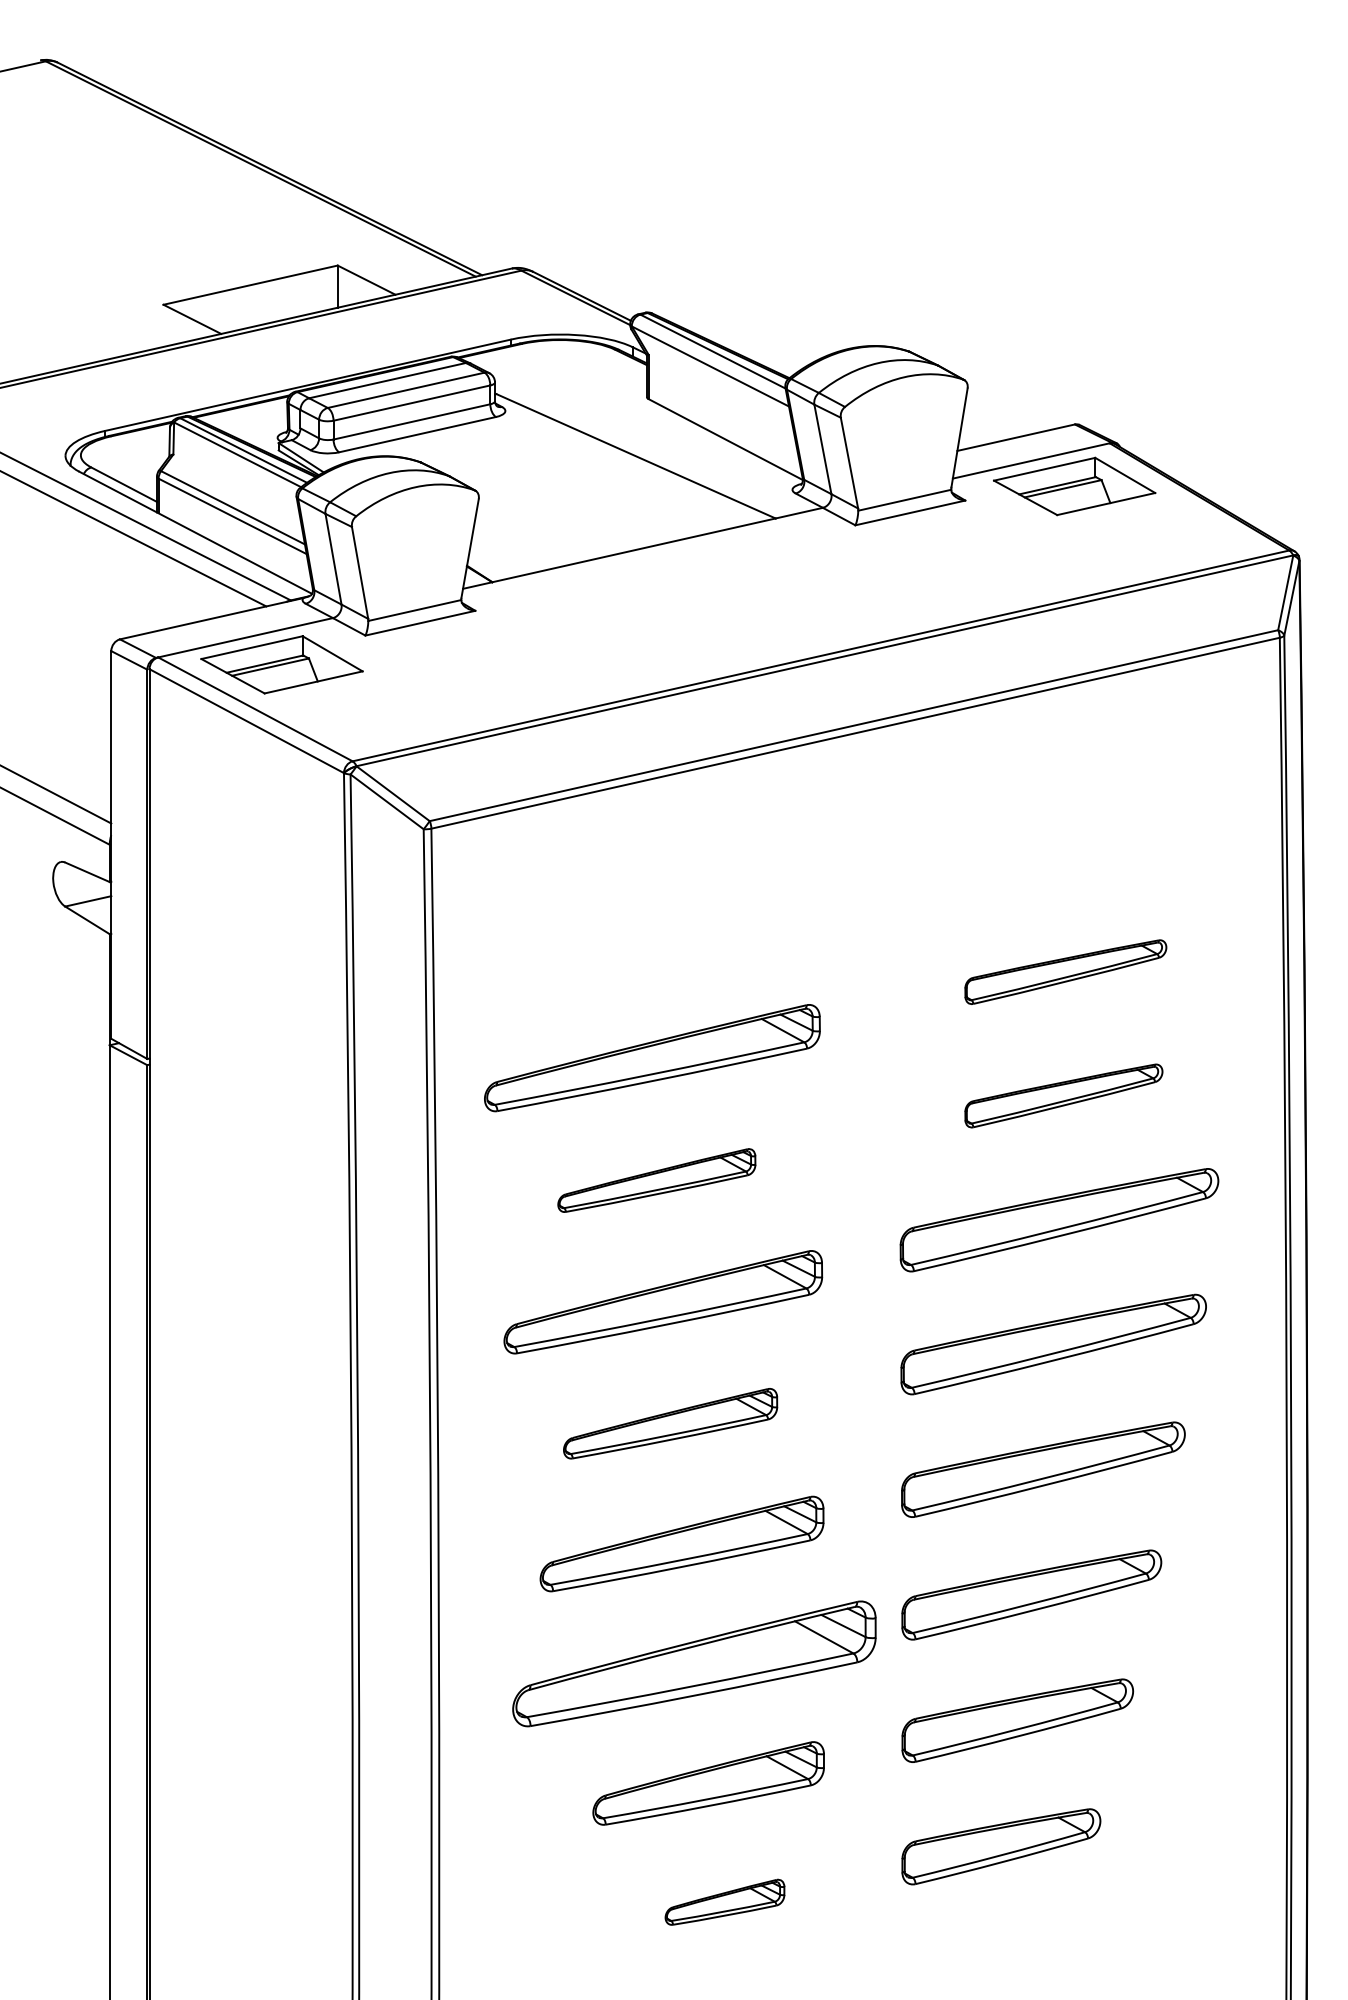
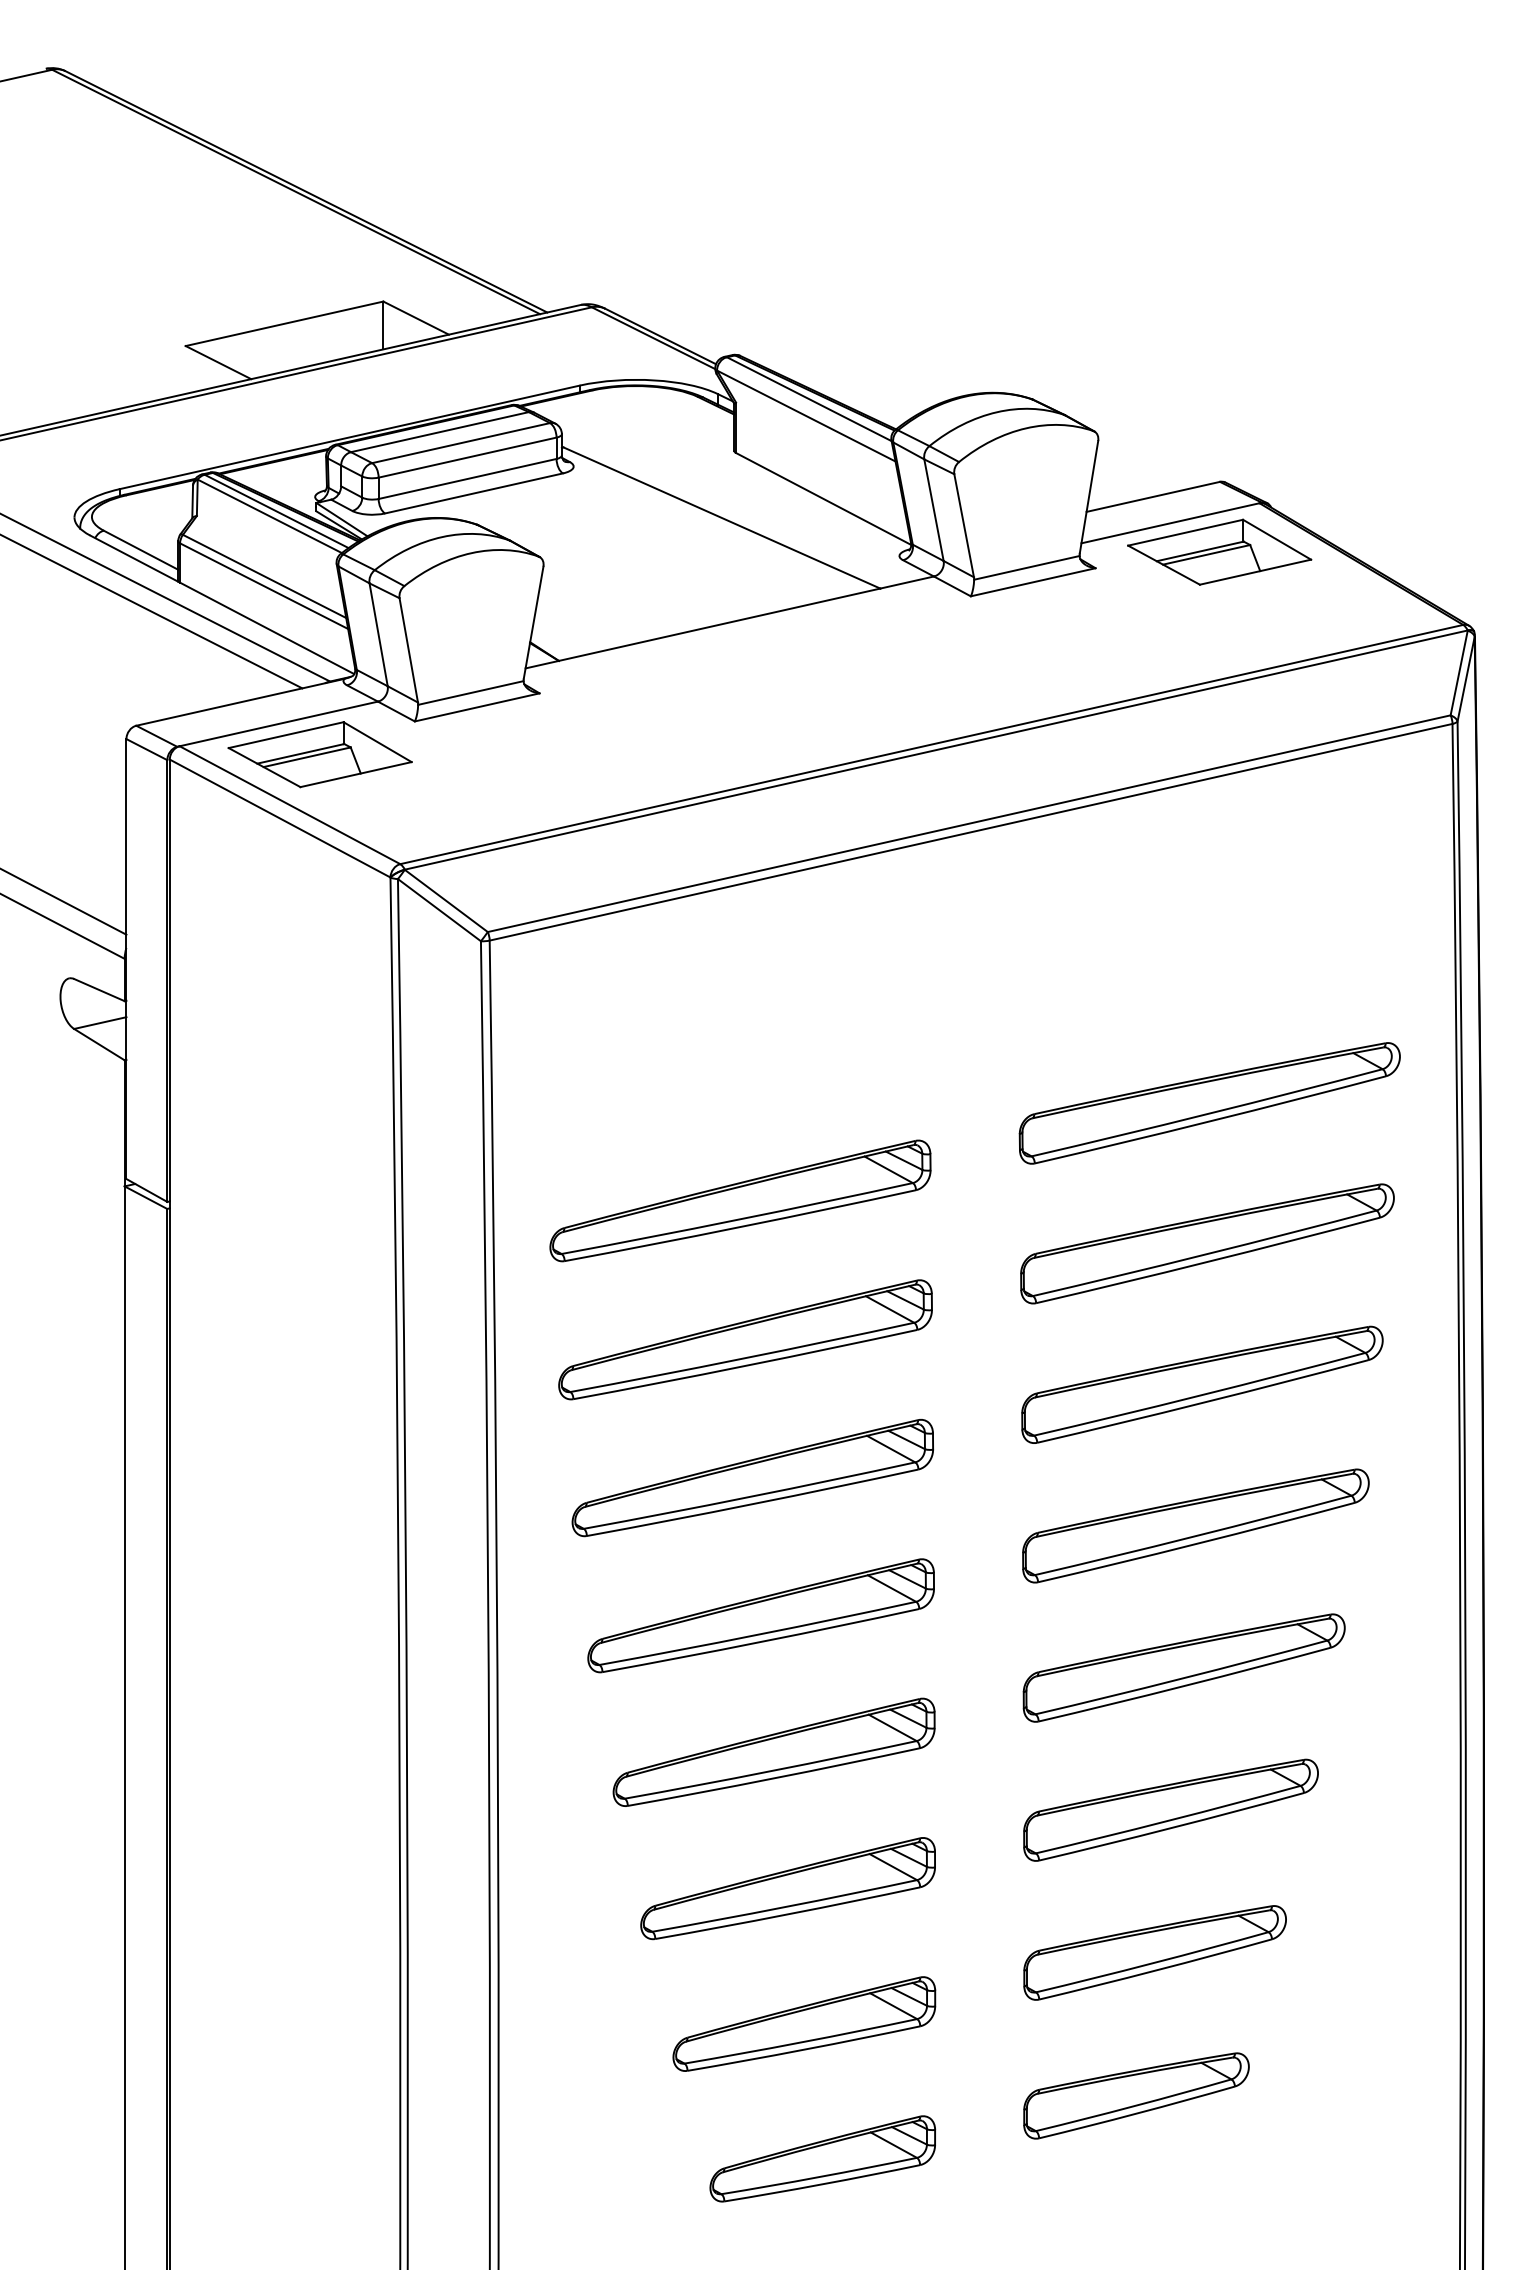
part: (1065, 972) -> (1209, 1103), size x1.67
part: (1063, 1095) -> (1207, 1243), size x1.67
part: (656, 1180) -> (745, 1339), size x1.67
part: (670, 1423) -> (760, 1615), size x1.43
part: (693, 1663) -> (787, 1888), size x0.71
part: (724, 1901) -> (822, 2158), size x1.67

